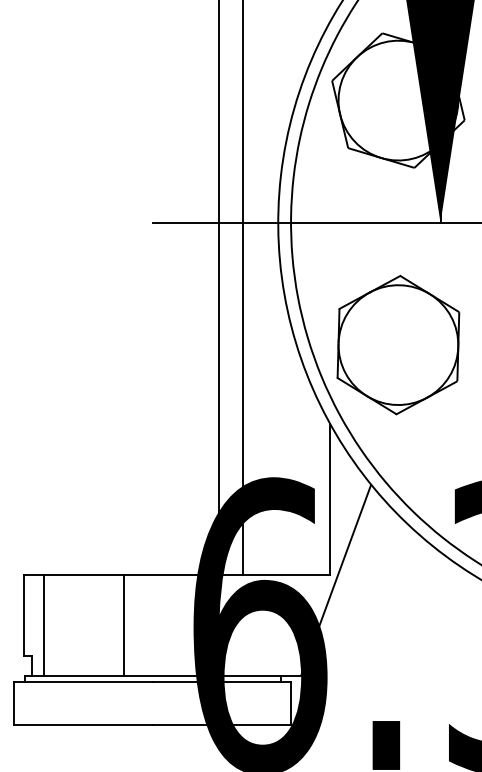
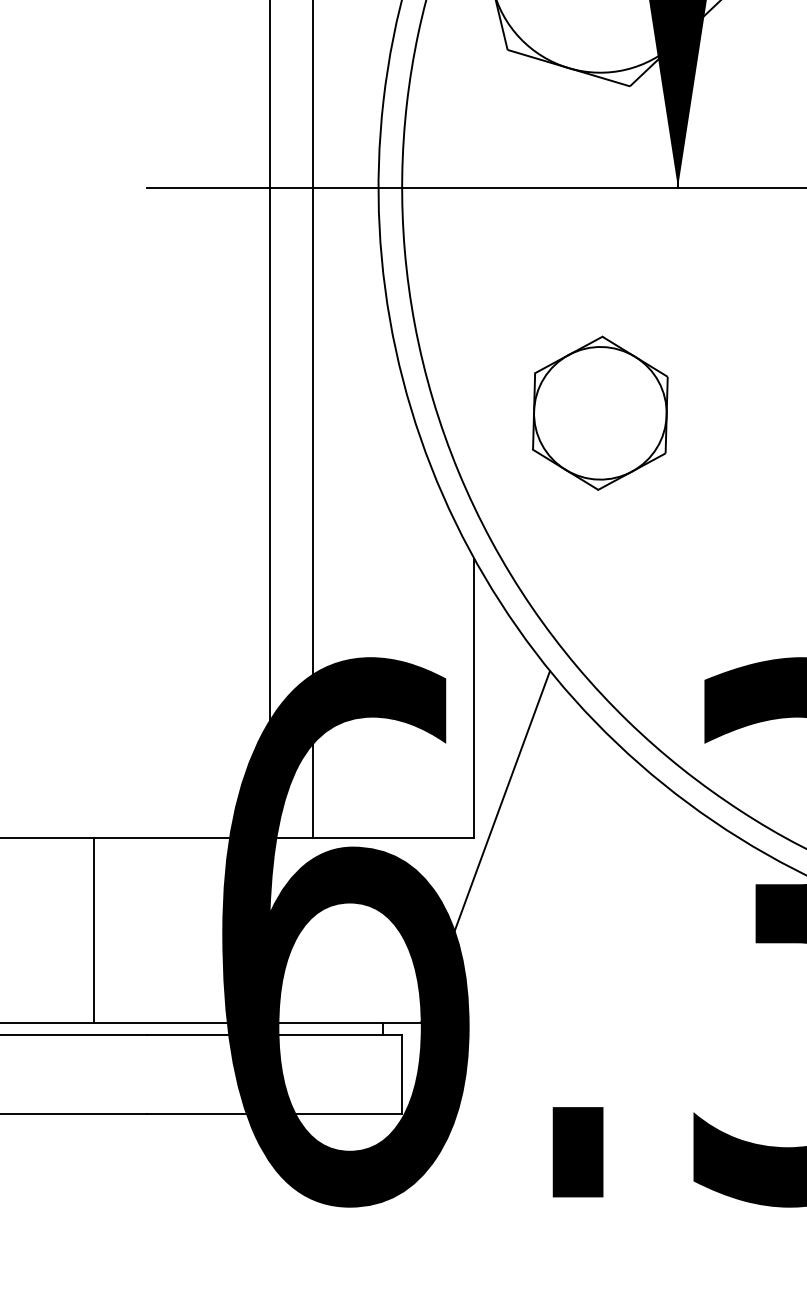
part: (398, 344) -> (600, 412), size x0.6

